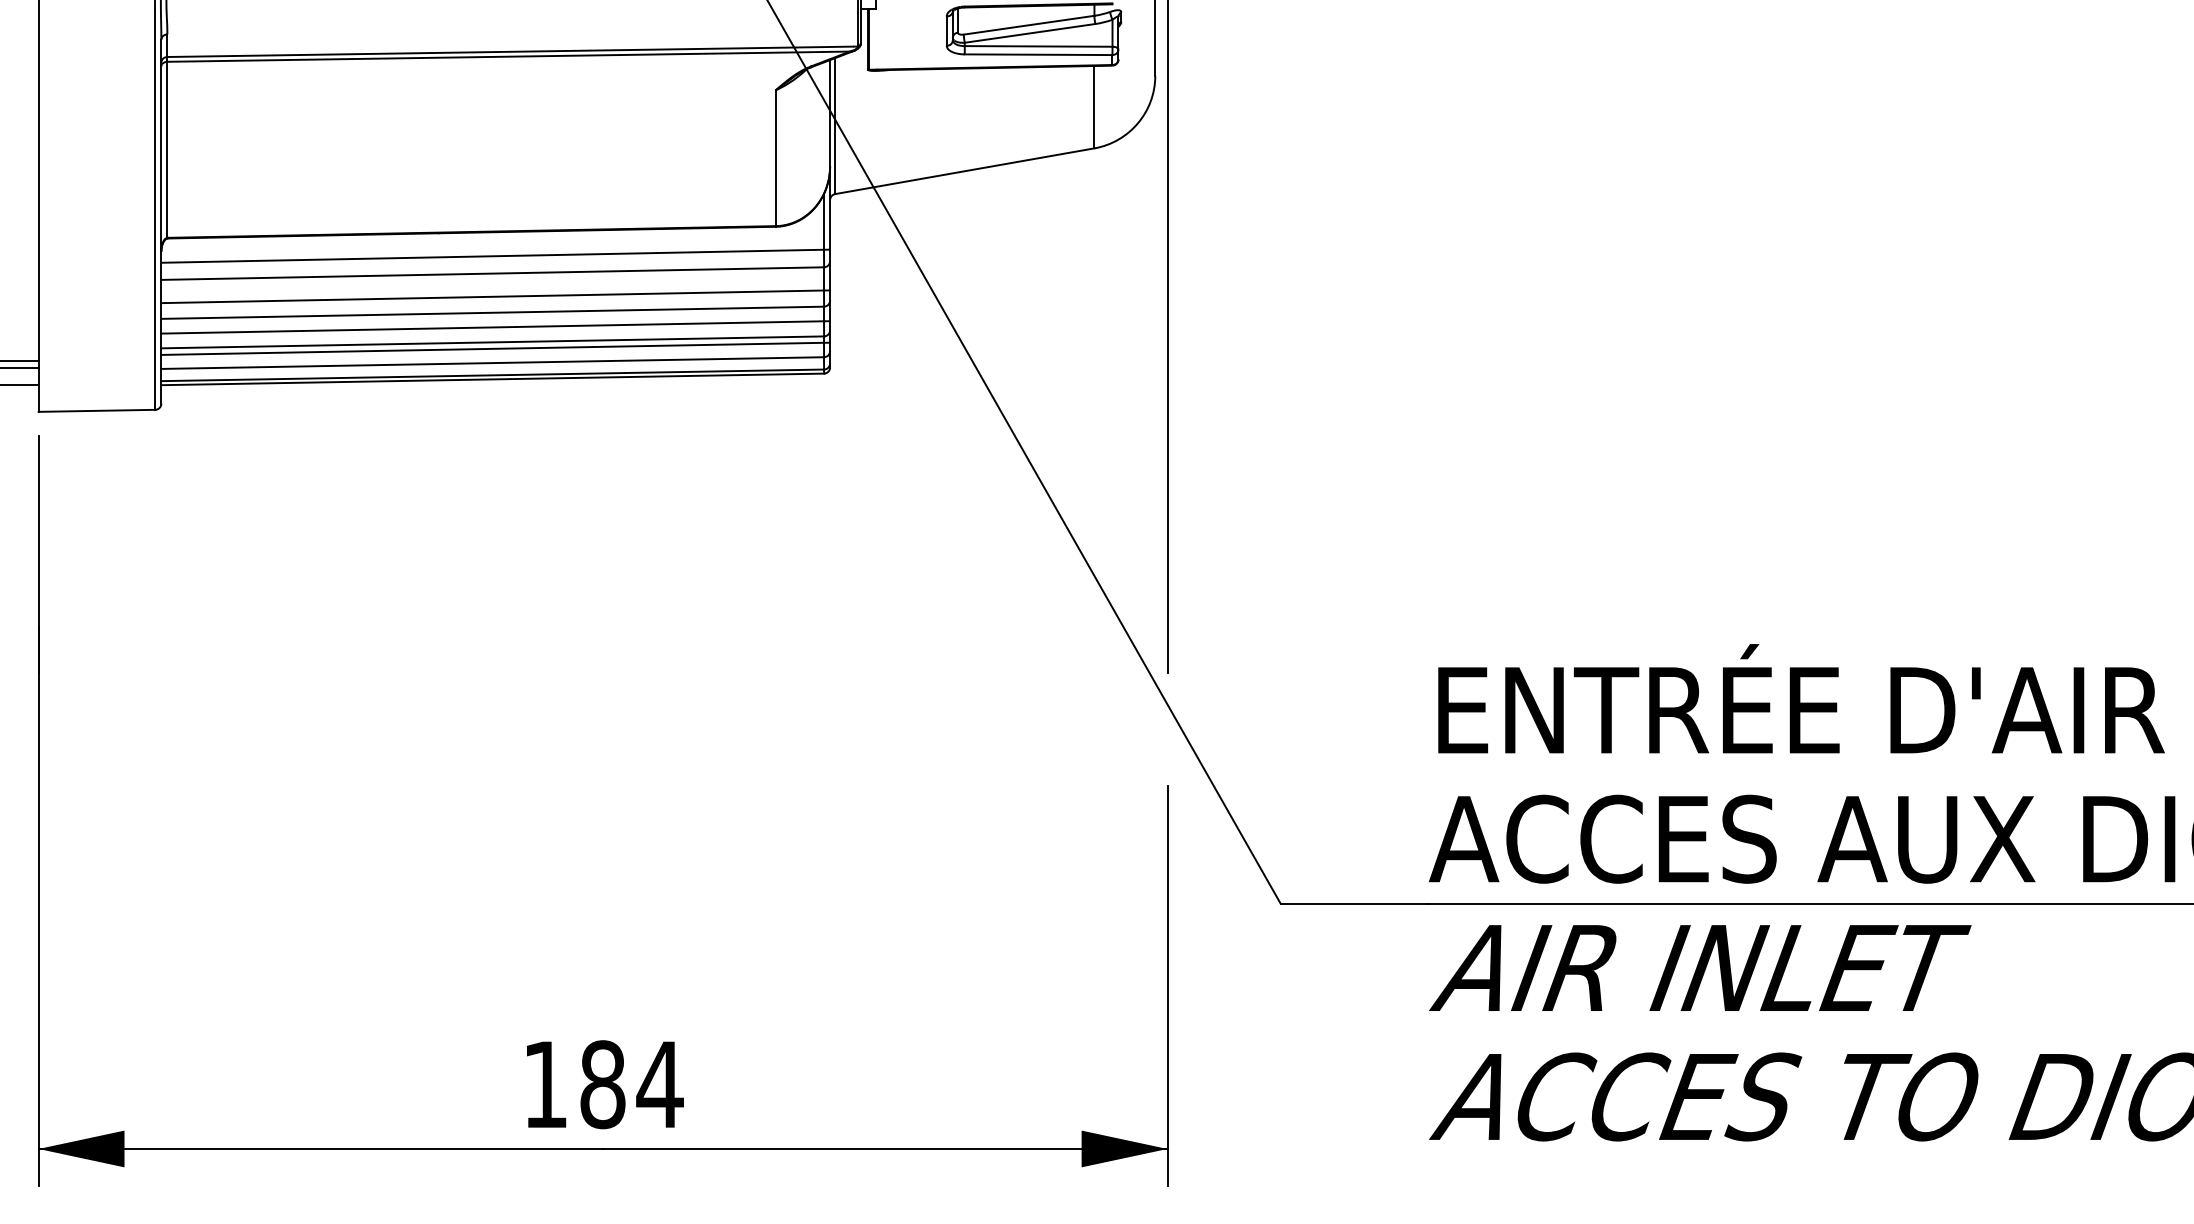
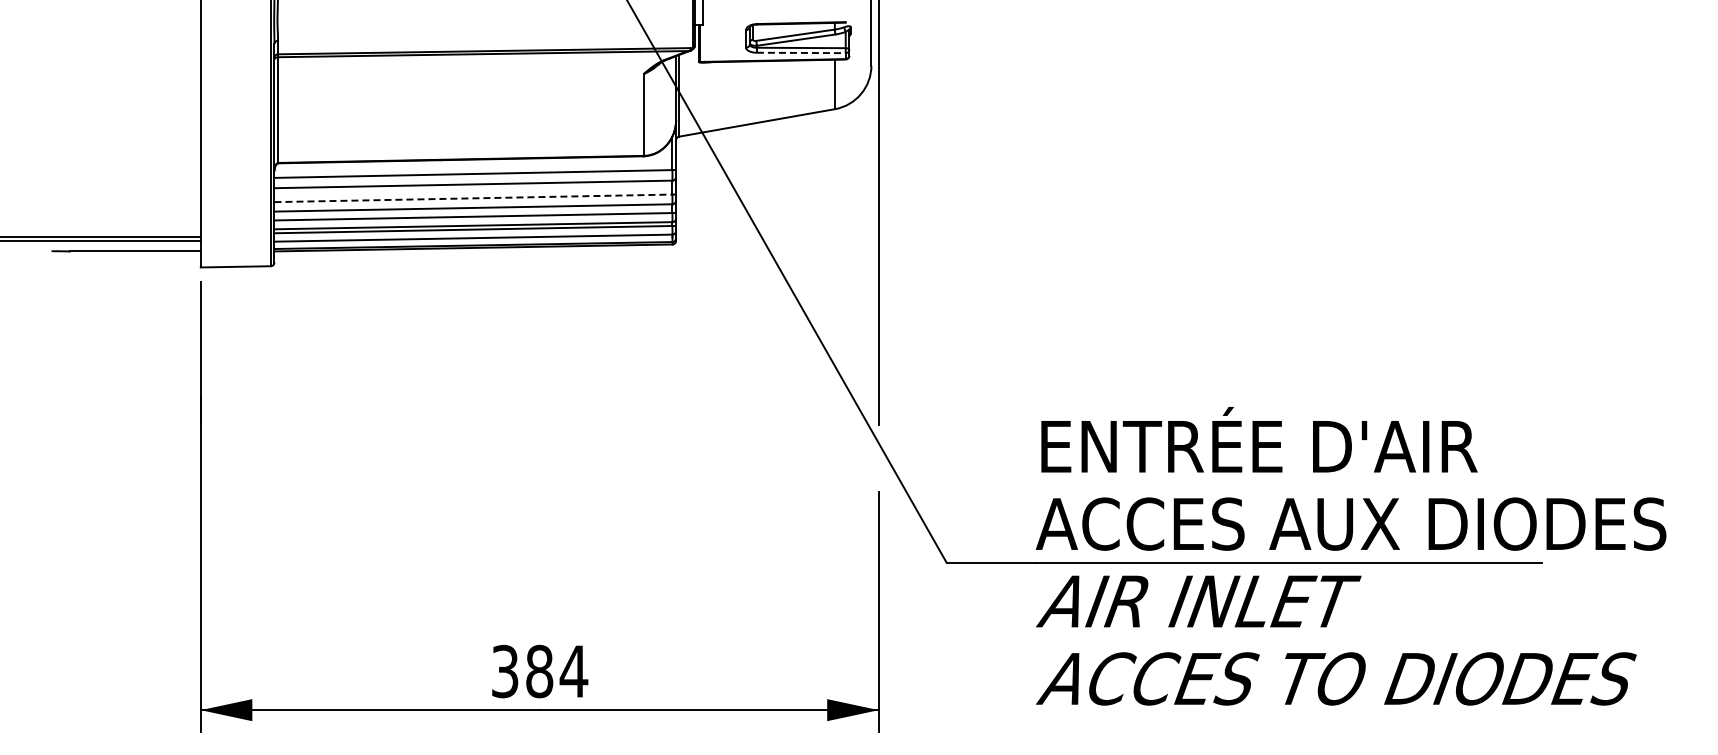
line: (1038, 53) -> (801, 52), solid -> dashed
line: (492, 297) -> (473, 198), solid -> dashed
text: (546, 1084) -> (505, 671), 184 -> 384

